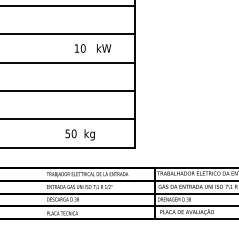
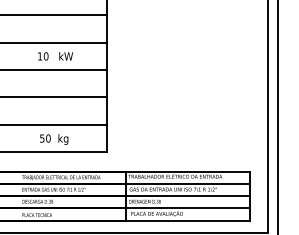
text: (92, 48) -> (55, 56), moved

